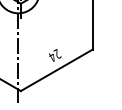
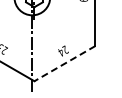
line: (56, 70) -> (64, 63), solid -> dashed

